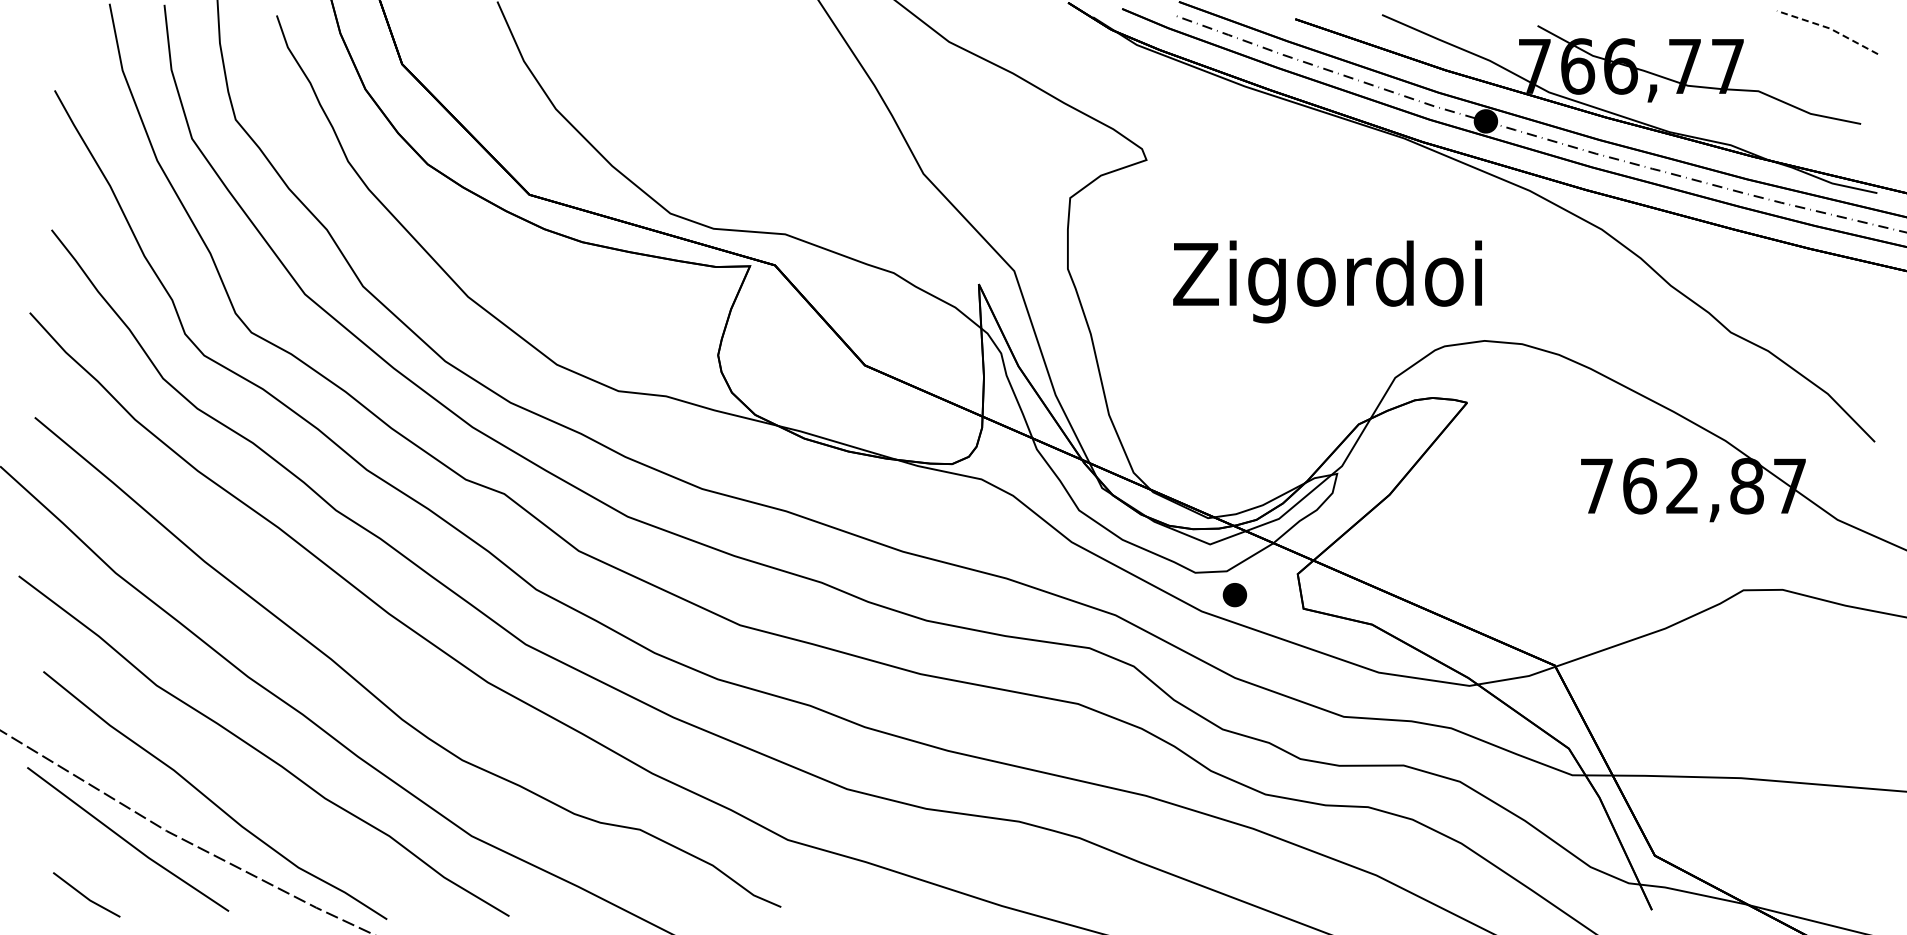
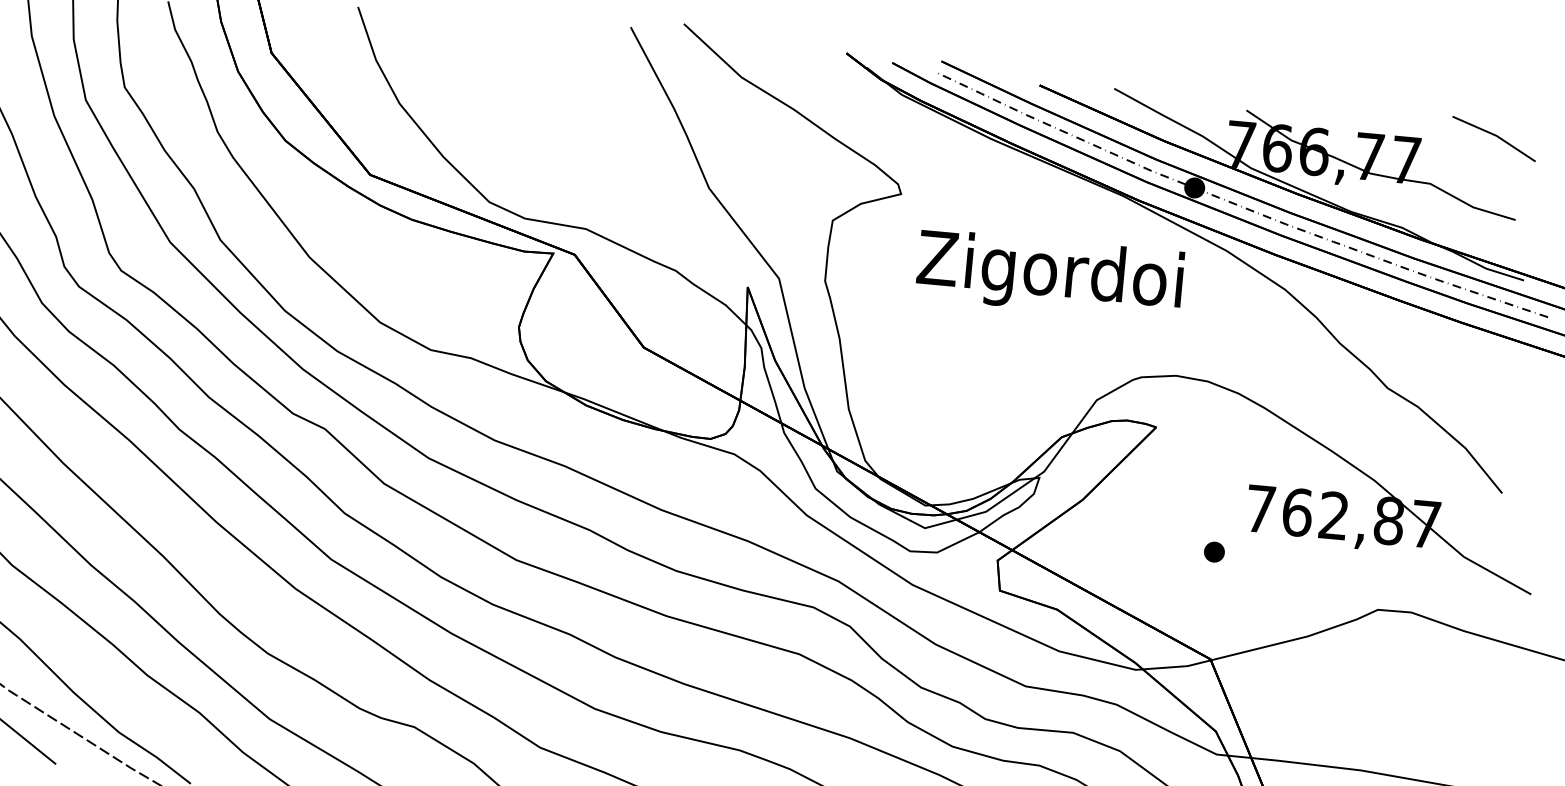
line: (1829, 28) -> (1496, 135), dashed -> solid
text: (1327, 281) -> (1049, 274), moved
part: (1234, 595) -> (1214, 552), moved

